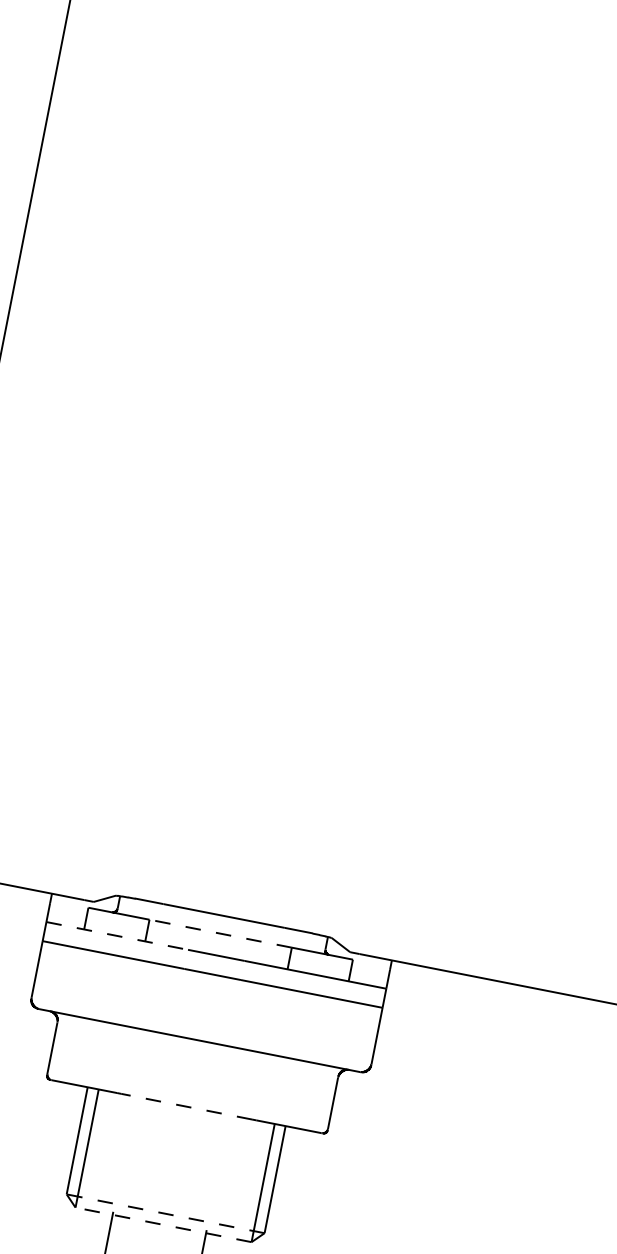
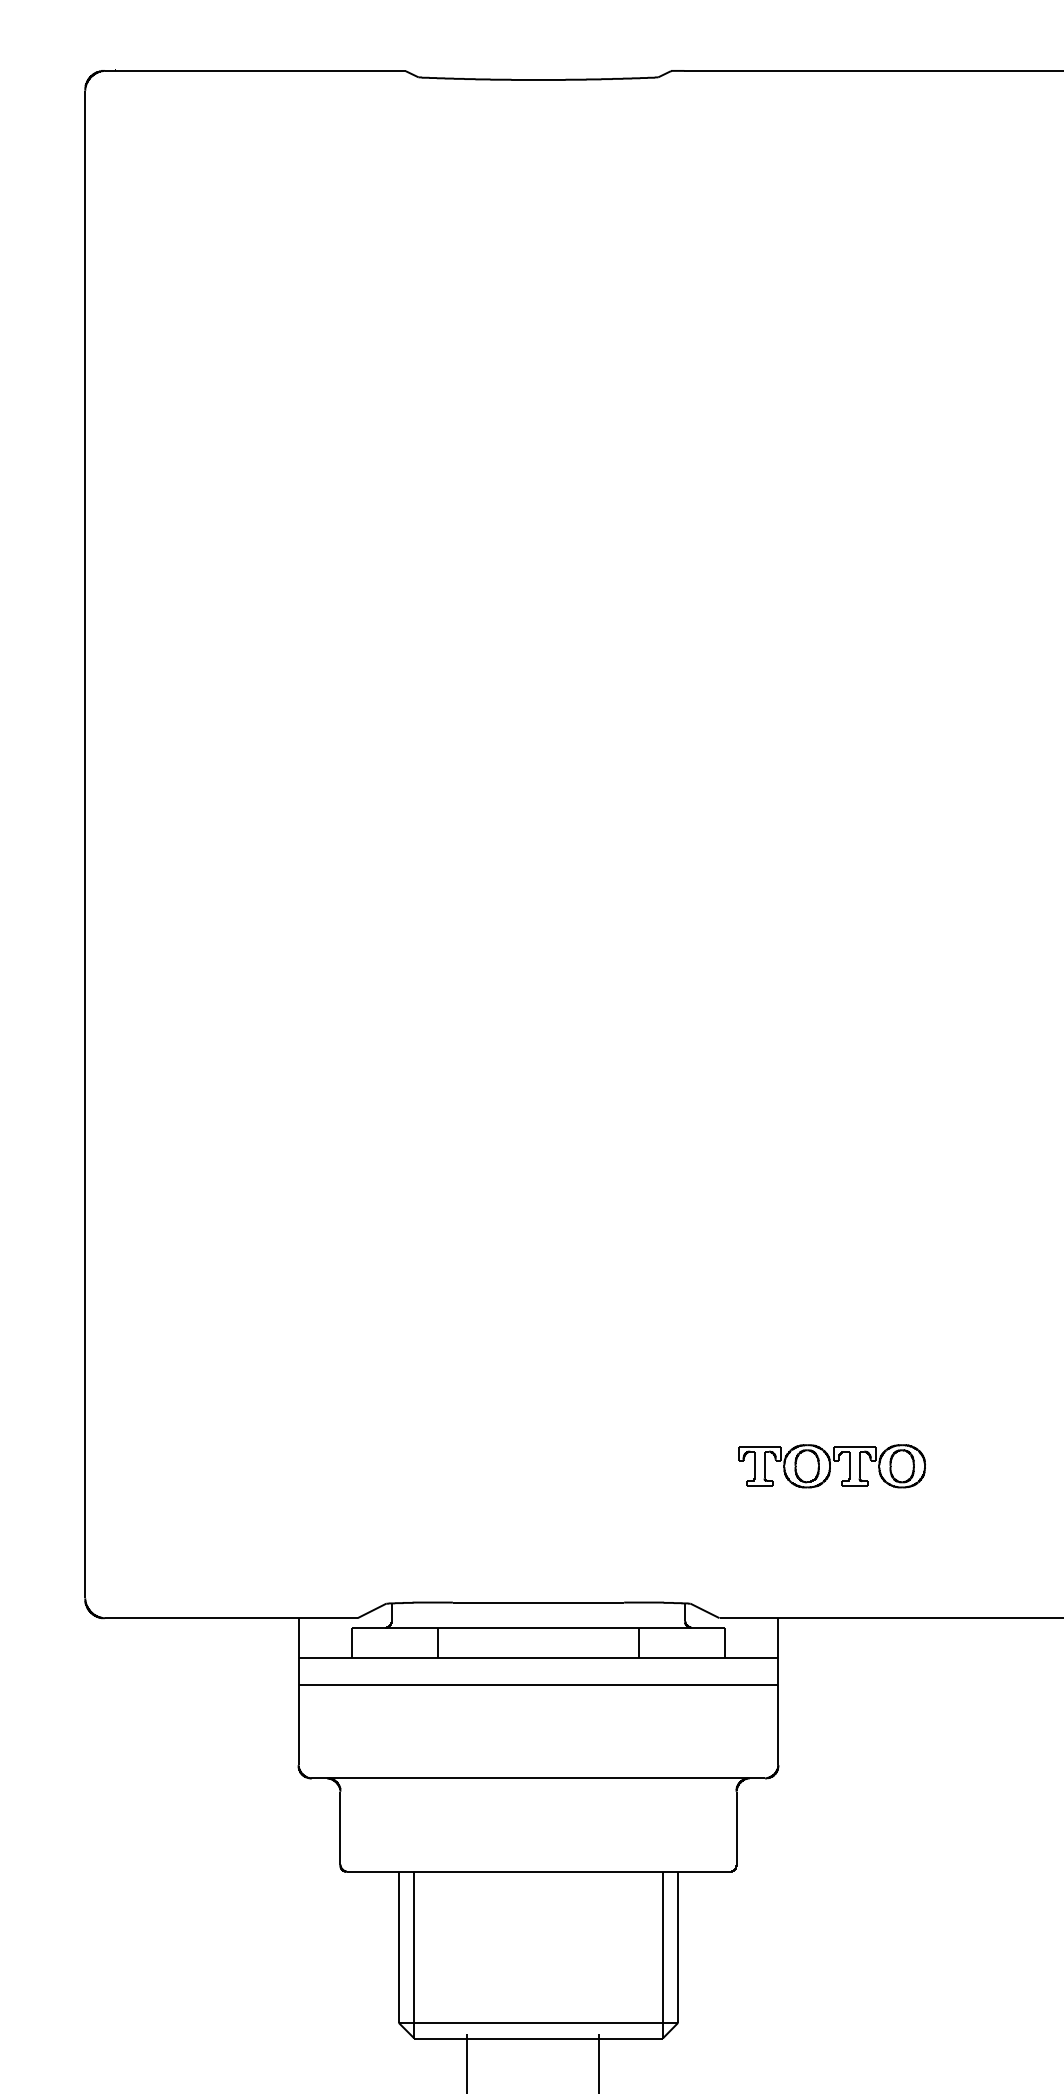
part: (450, 860) -> (831, 1466), added
line: (220, 933) -> (538, 1627), dashed -> solid
line: (117, 936) -> (398, 1658), dashed -> solid
line: (186, 1106) -> (537, 1871), dashed -> solid
line: (165, 1213) -> (538, 2022), dashed -> solid
line: (163, 1224) -> (538, 2038), dashed -> solid

